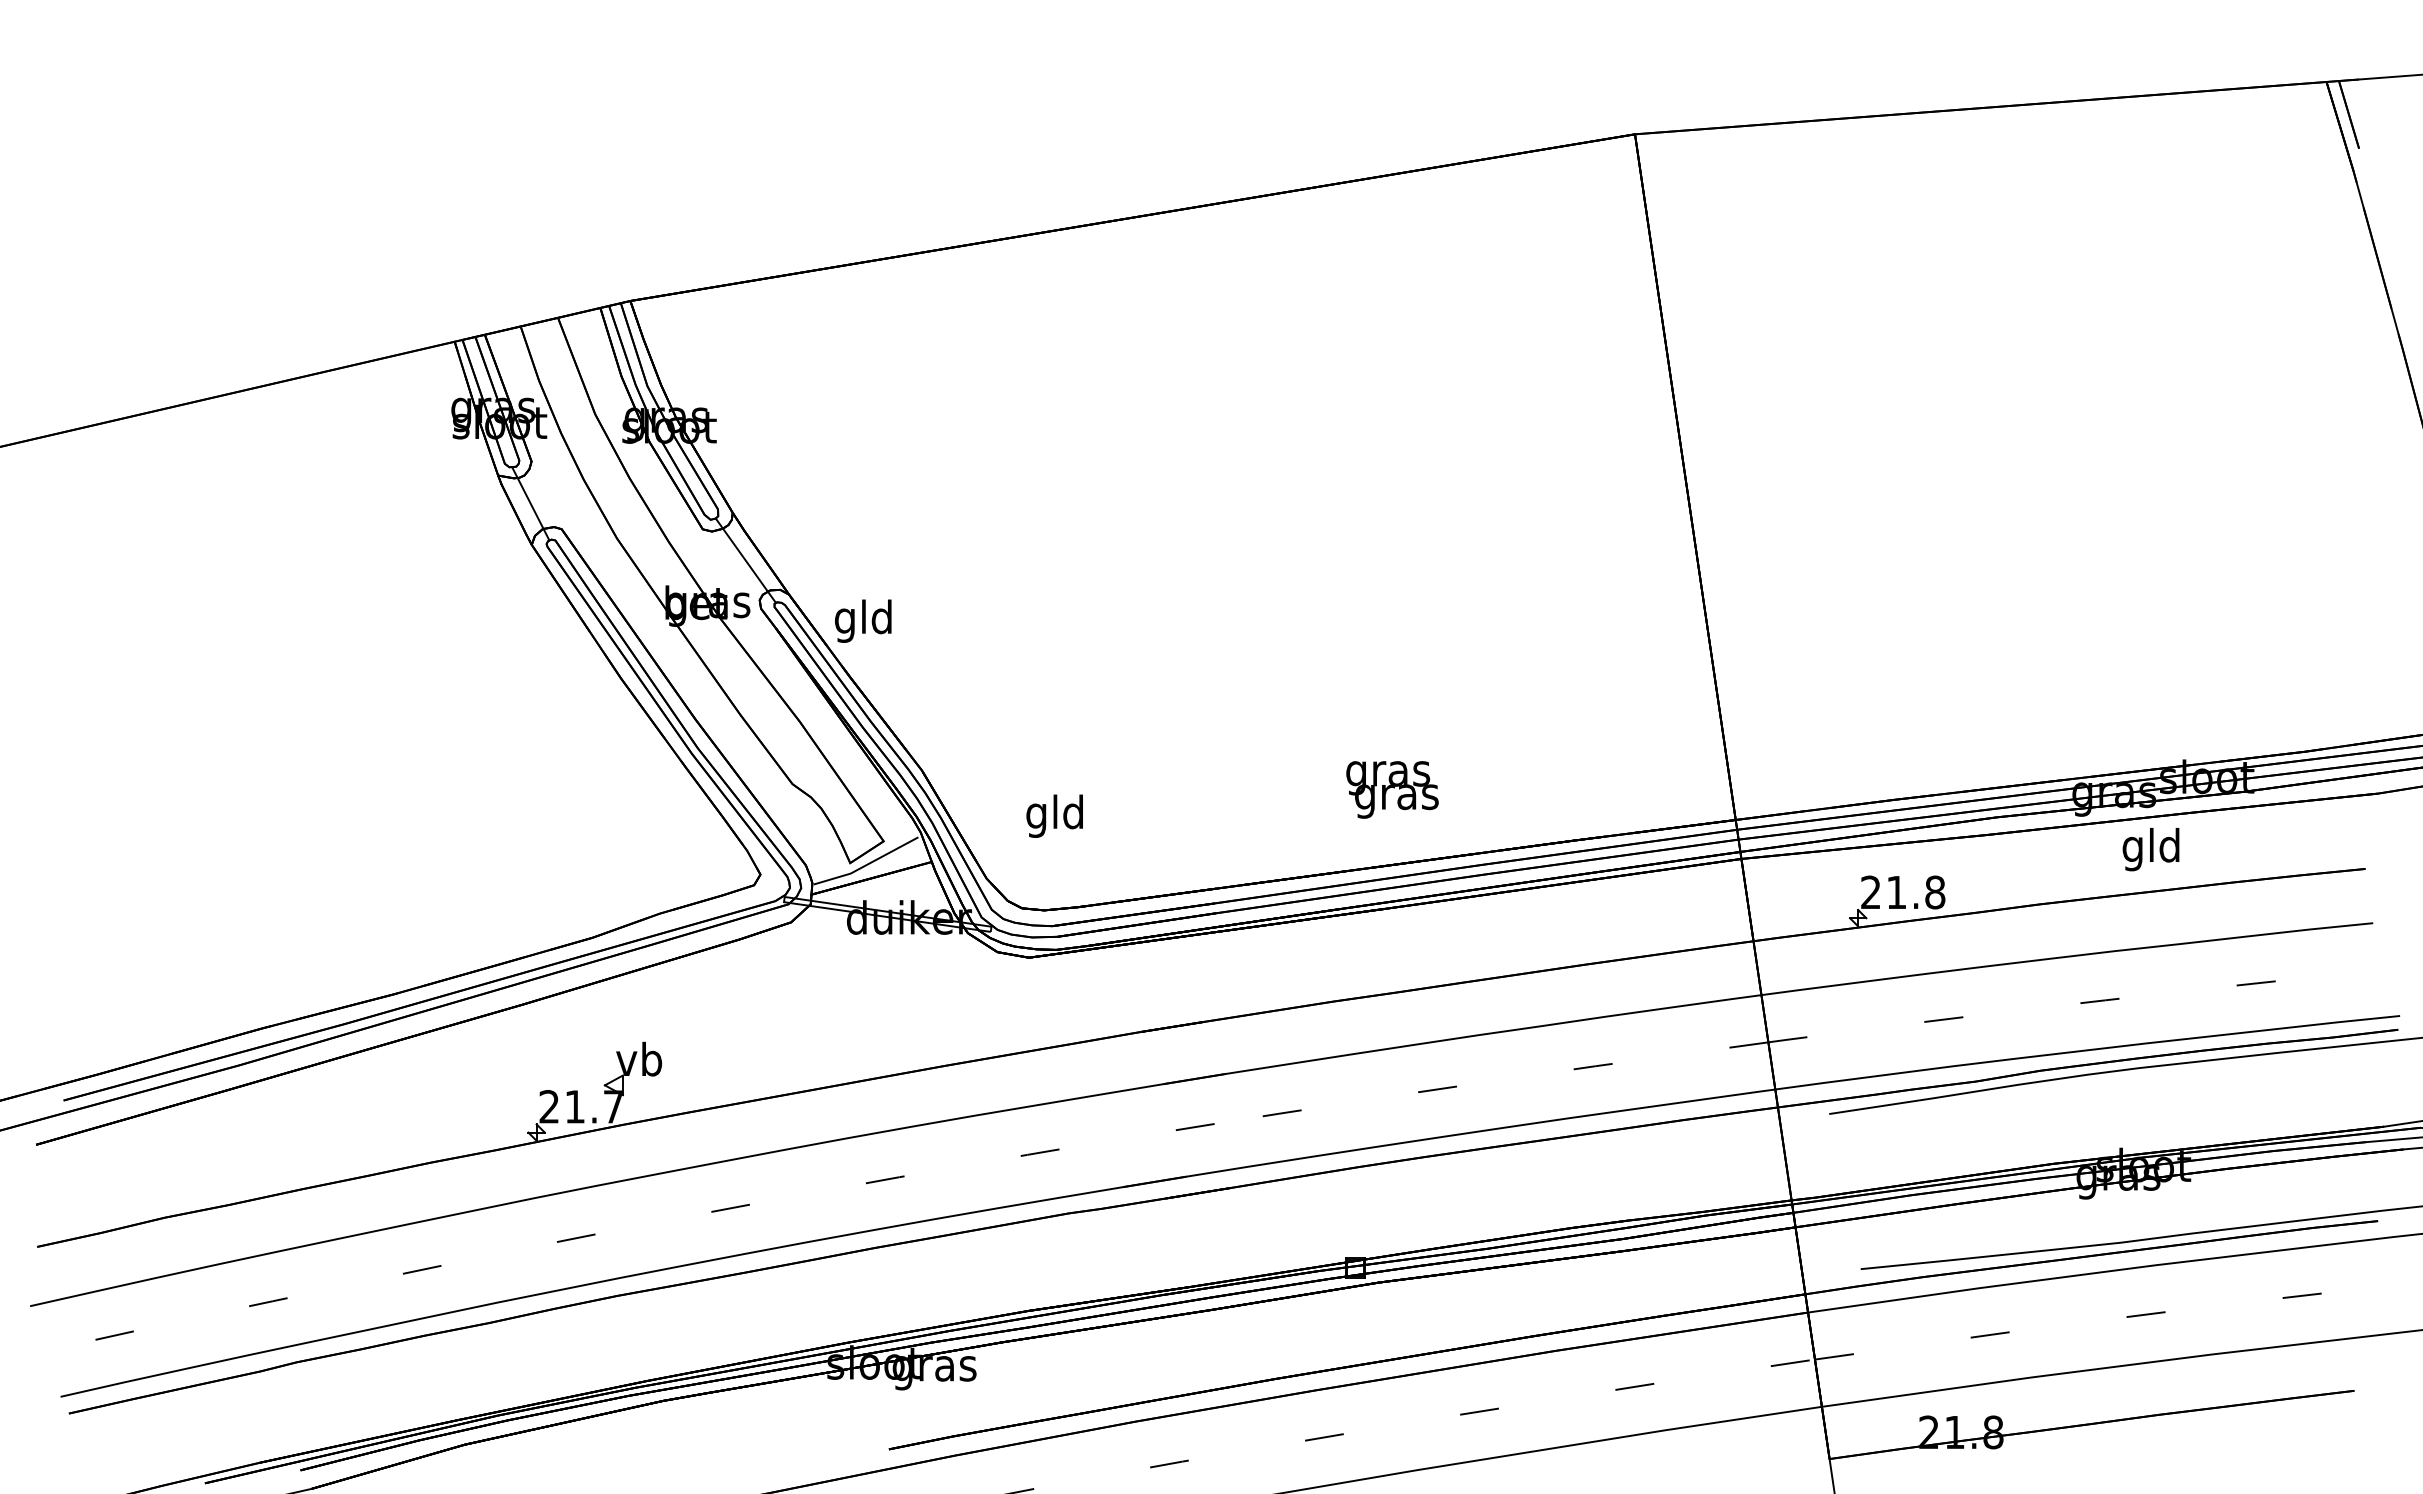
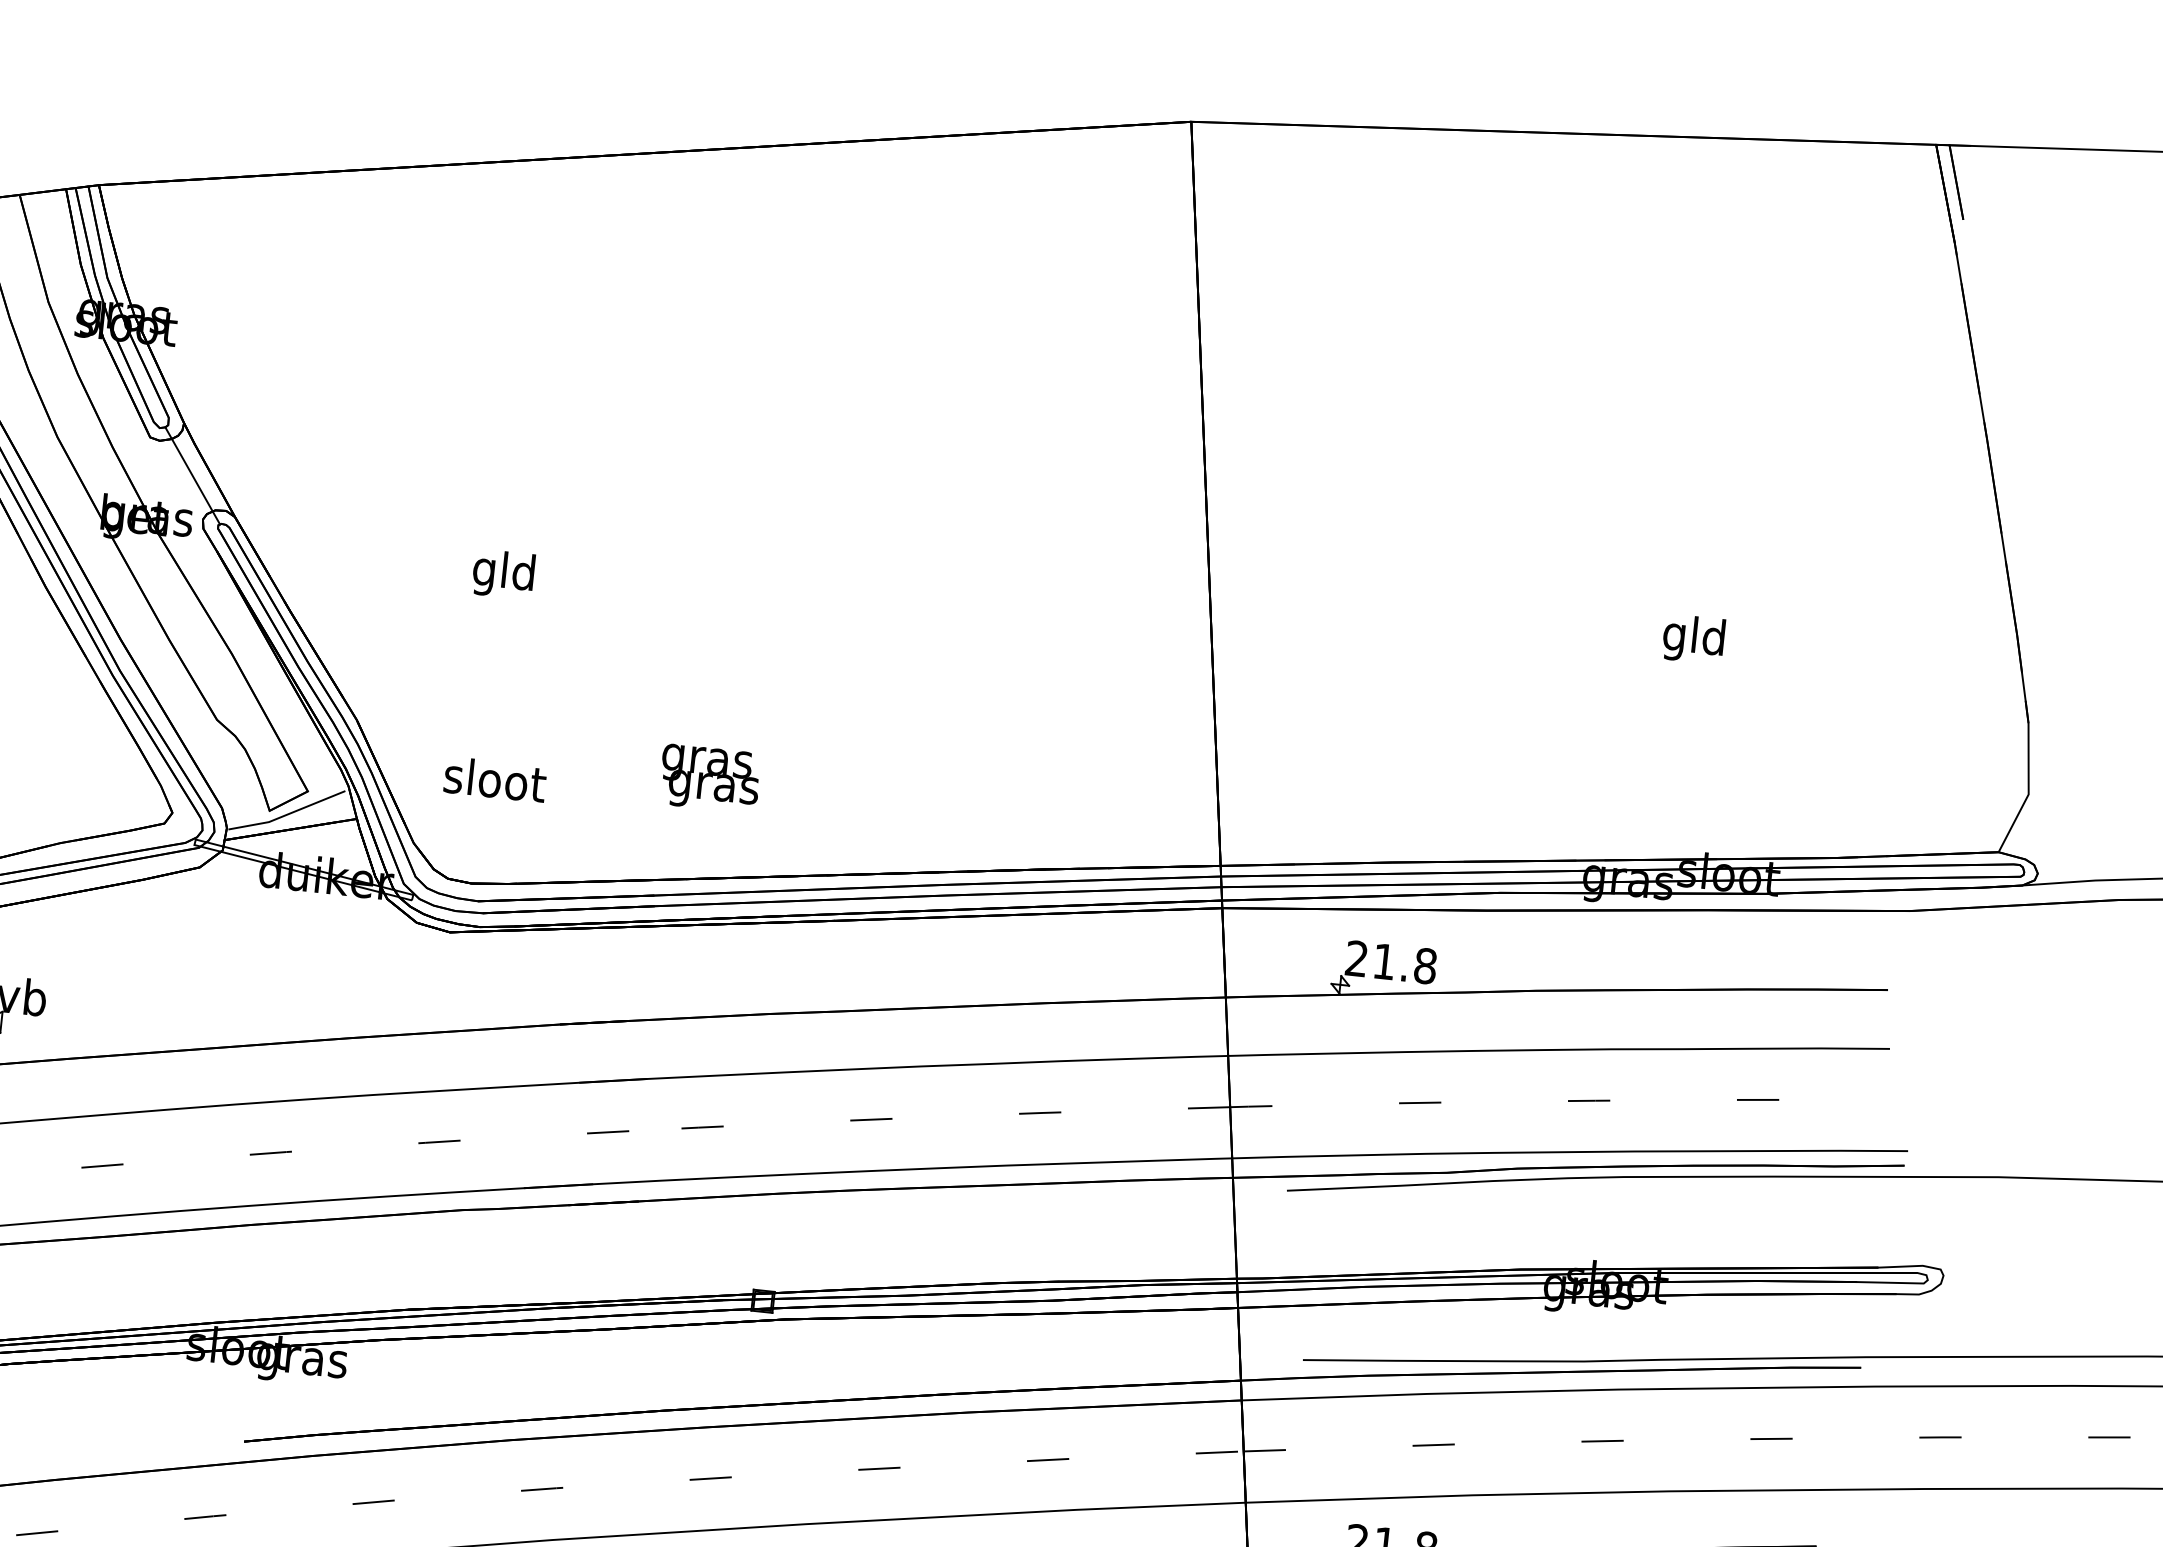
text: (863, 620) -> (503, 573), moved
text: (1392, 789) -> (709, 778), moved
text: (1055, 815) -> (494, 783), gld -> sloot
text: (2150, 849) -> (1693, 639), moved

